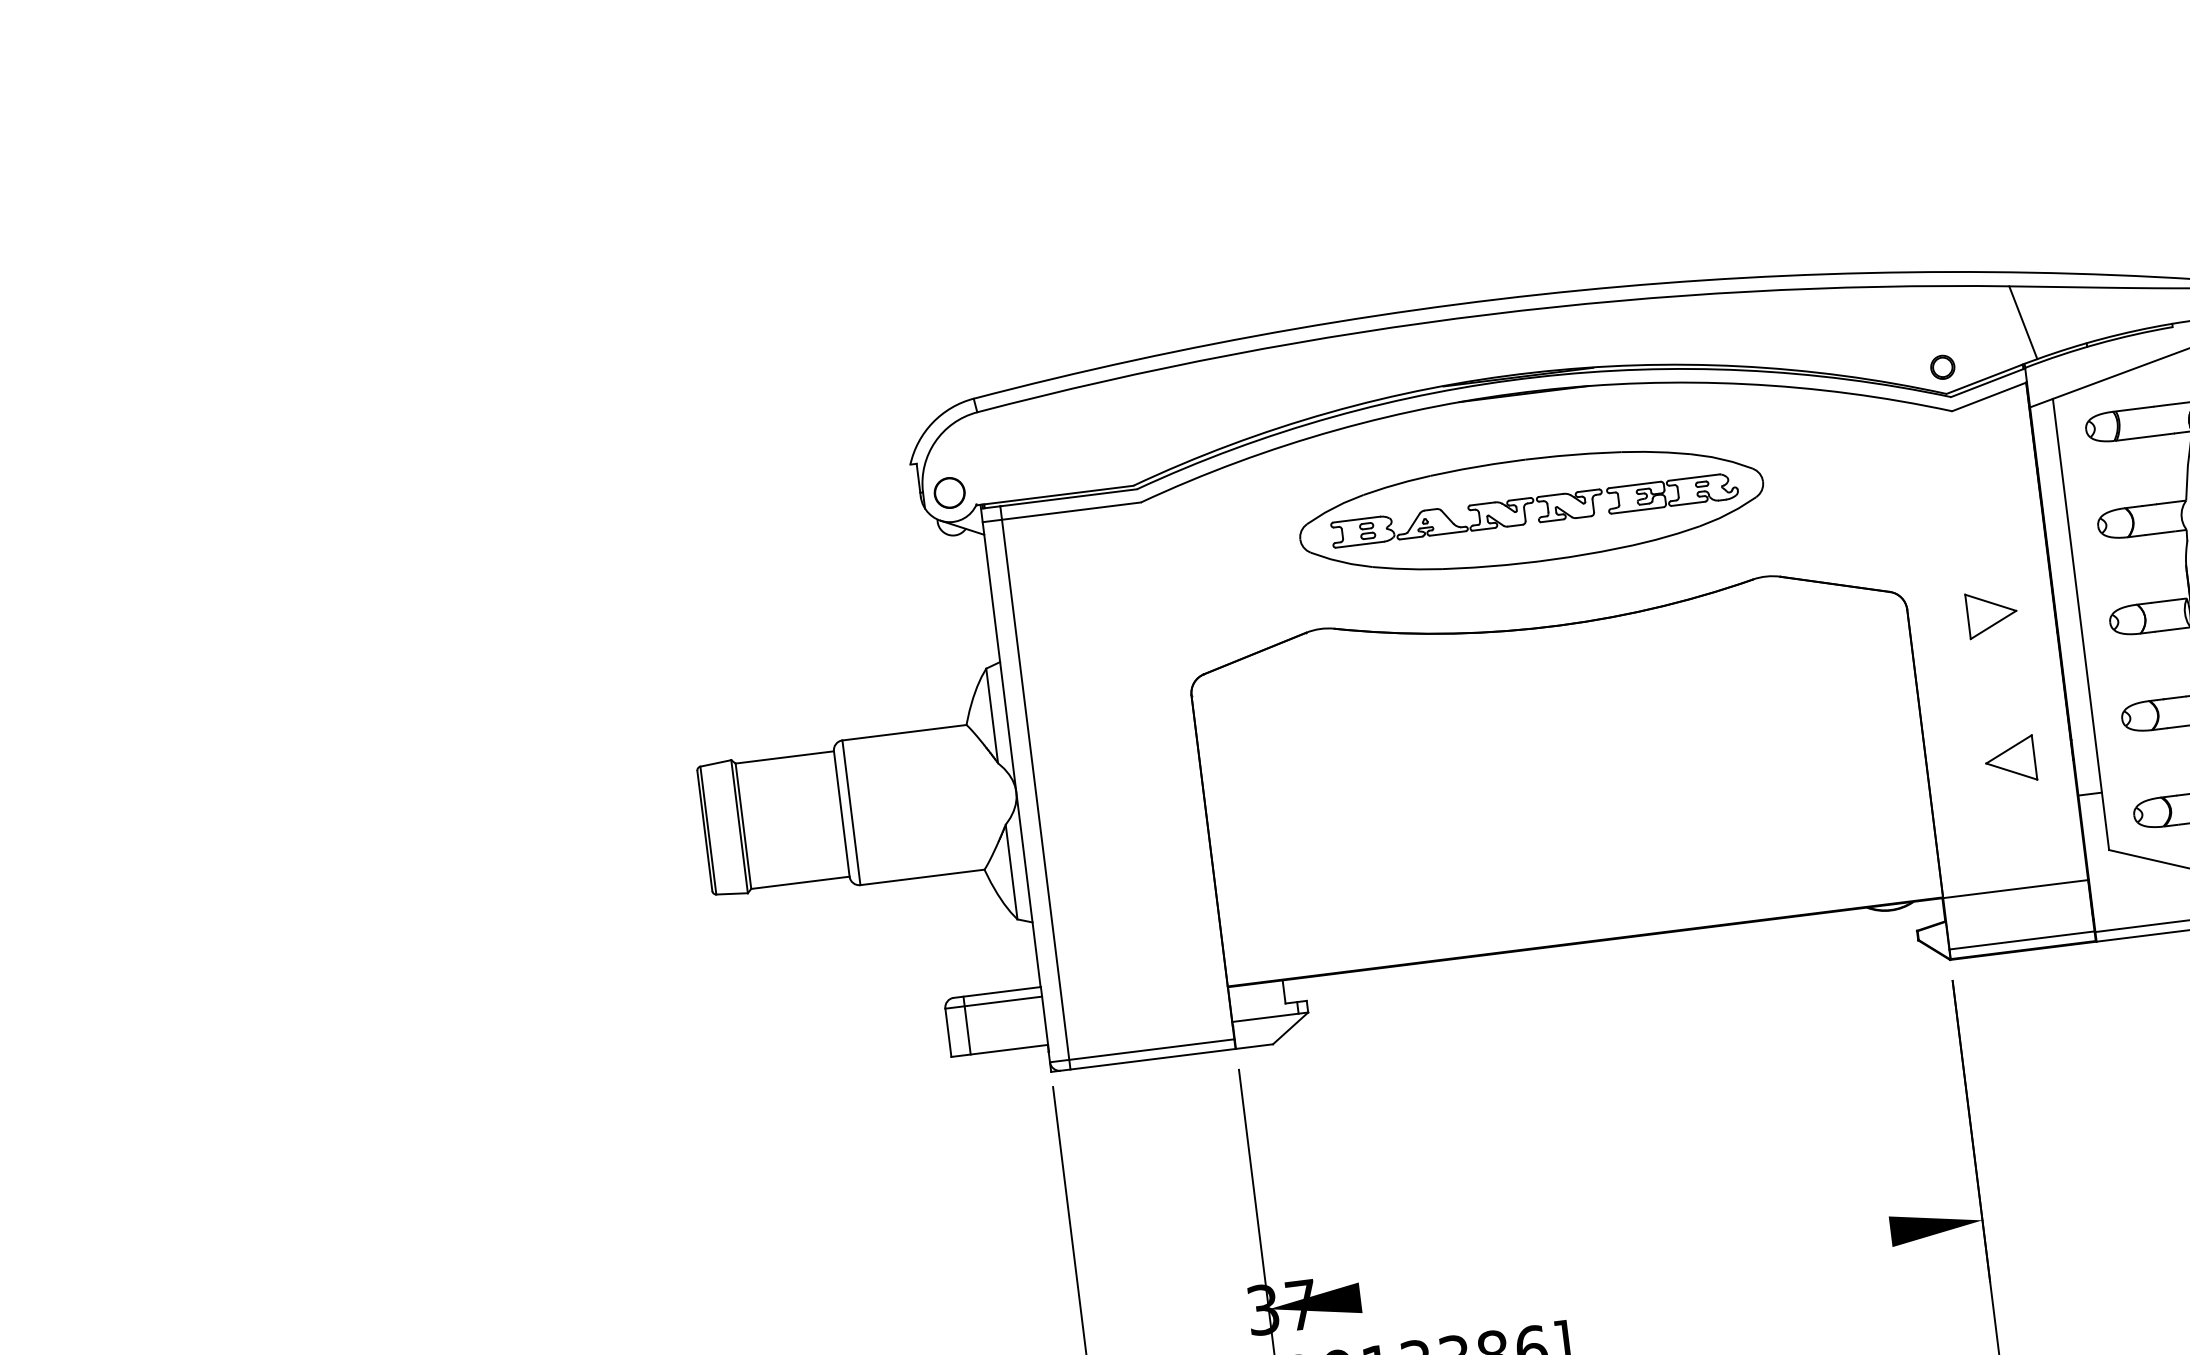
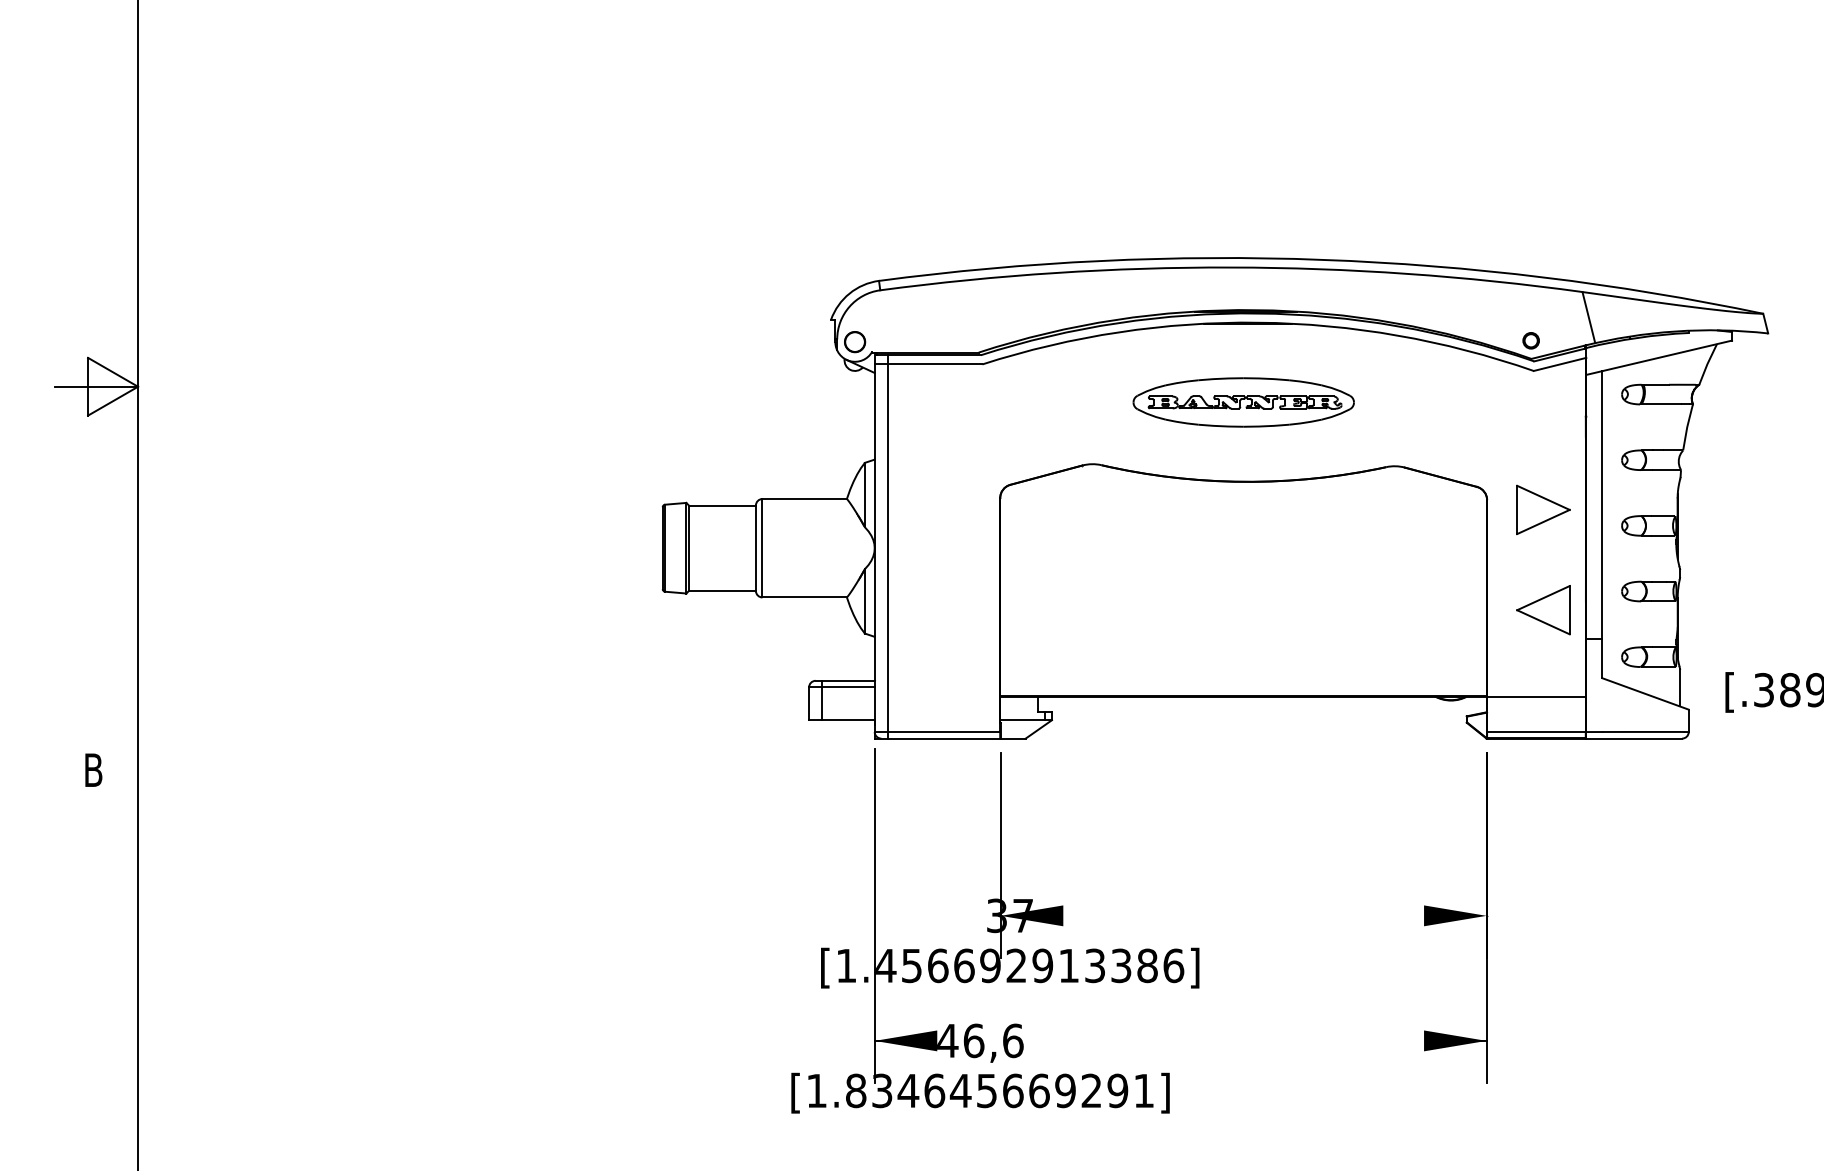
part: (1531, 510) -> (1243, 402), size x0.7
part: (1991, 614) -> (1543, 510), size x1.6
part: (2010, 759) -> (1543, 609), size x1.6

